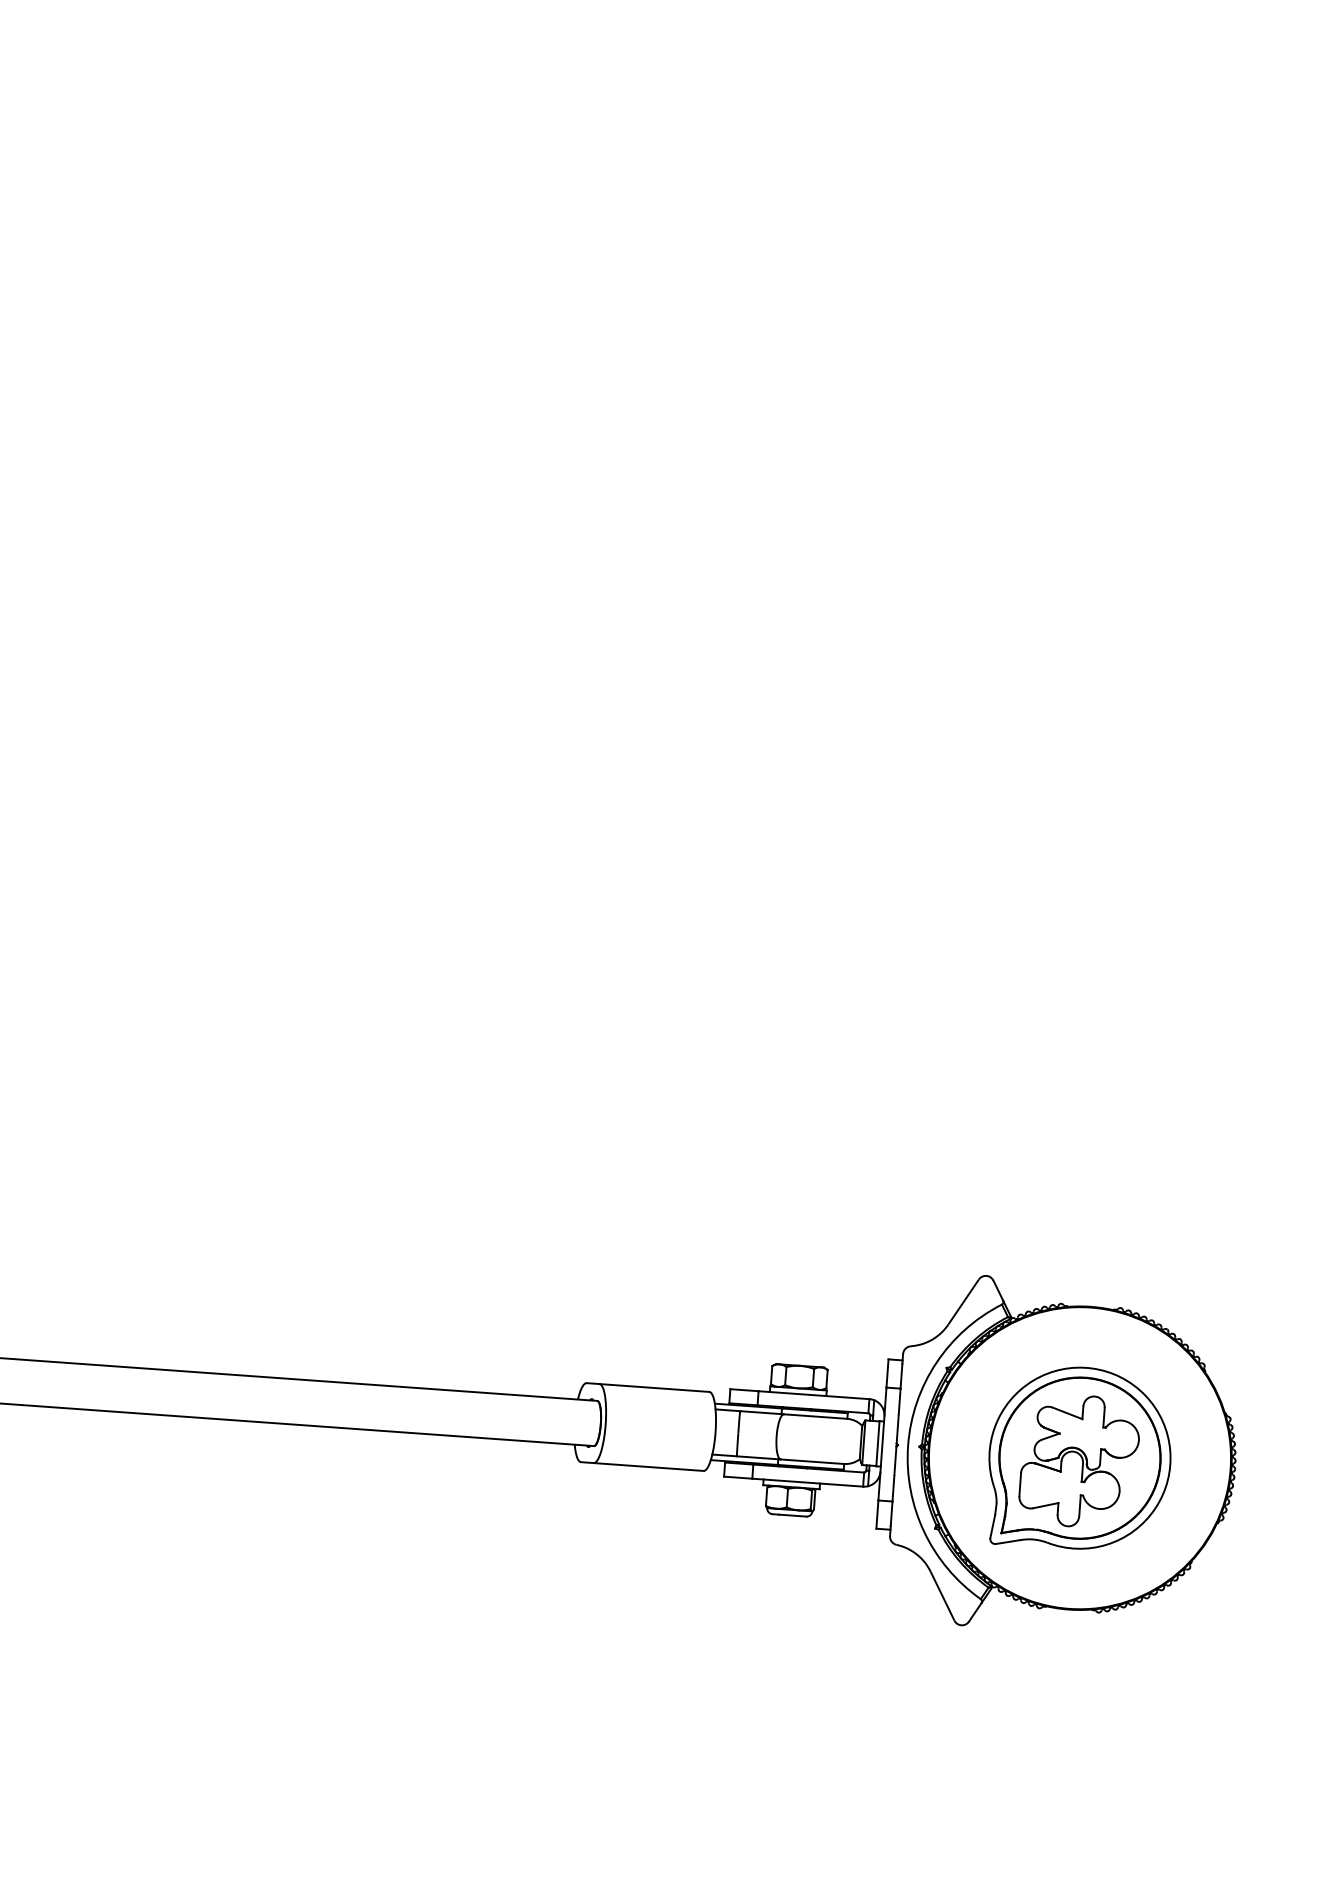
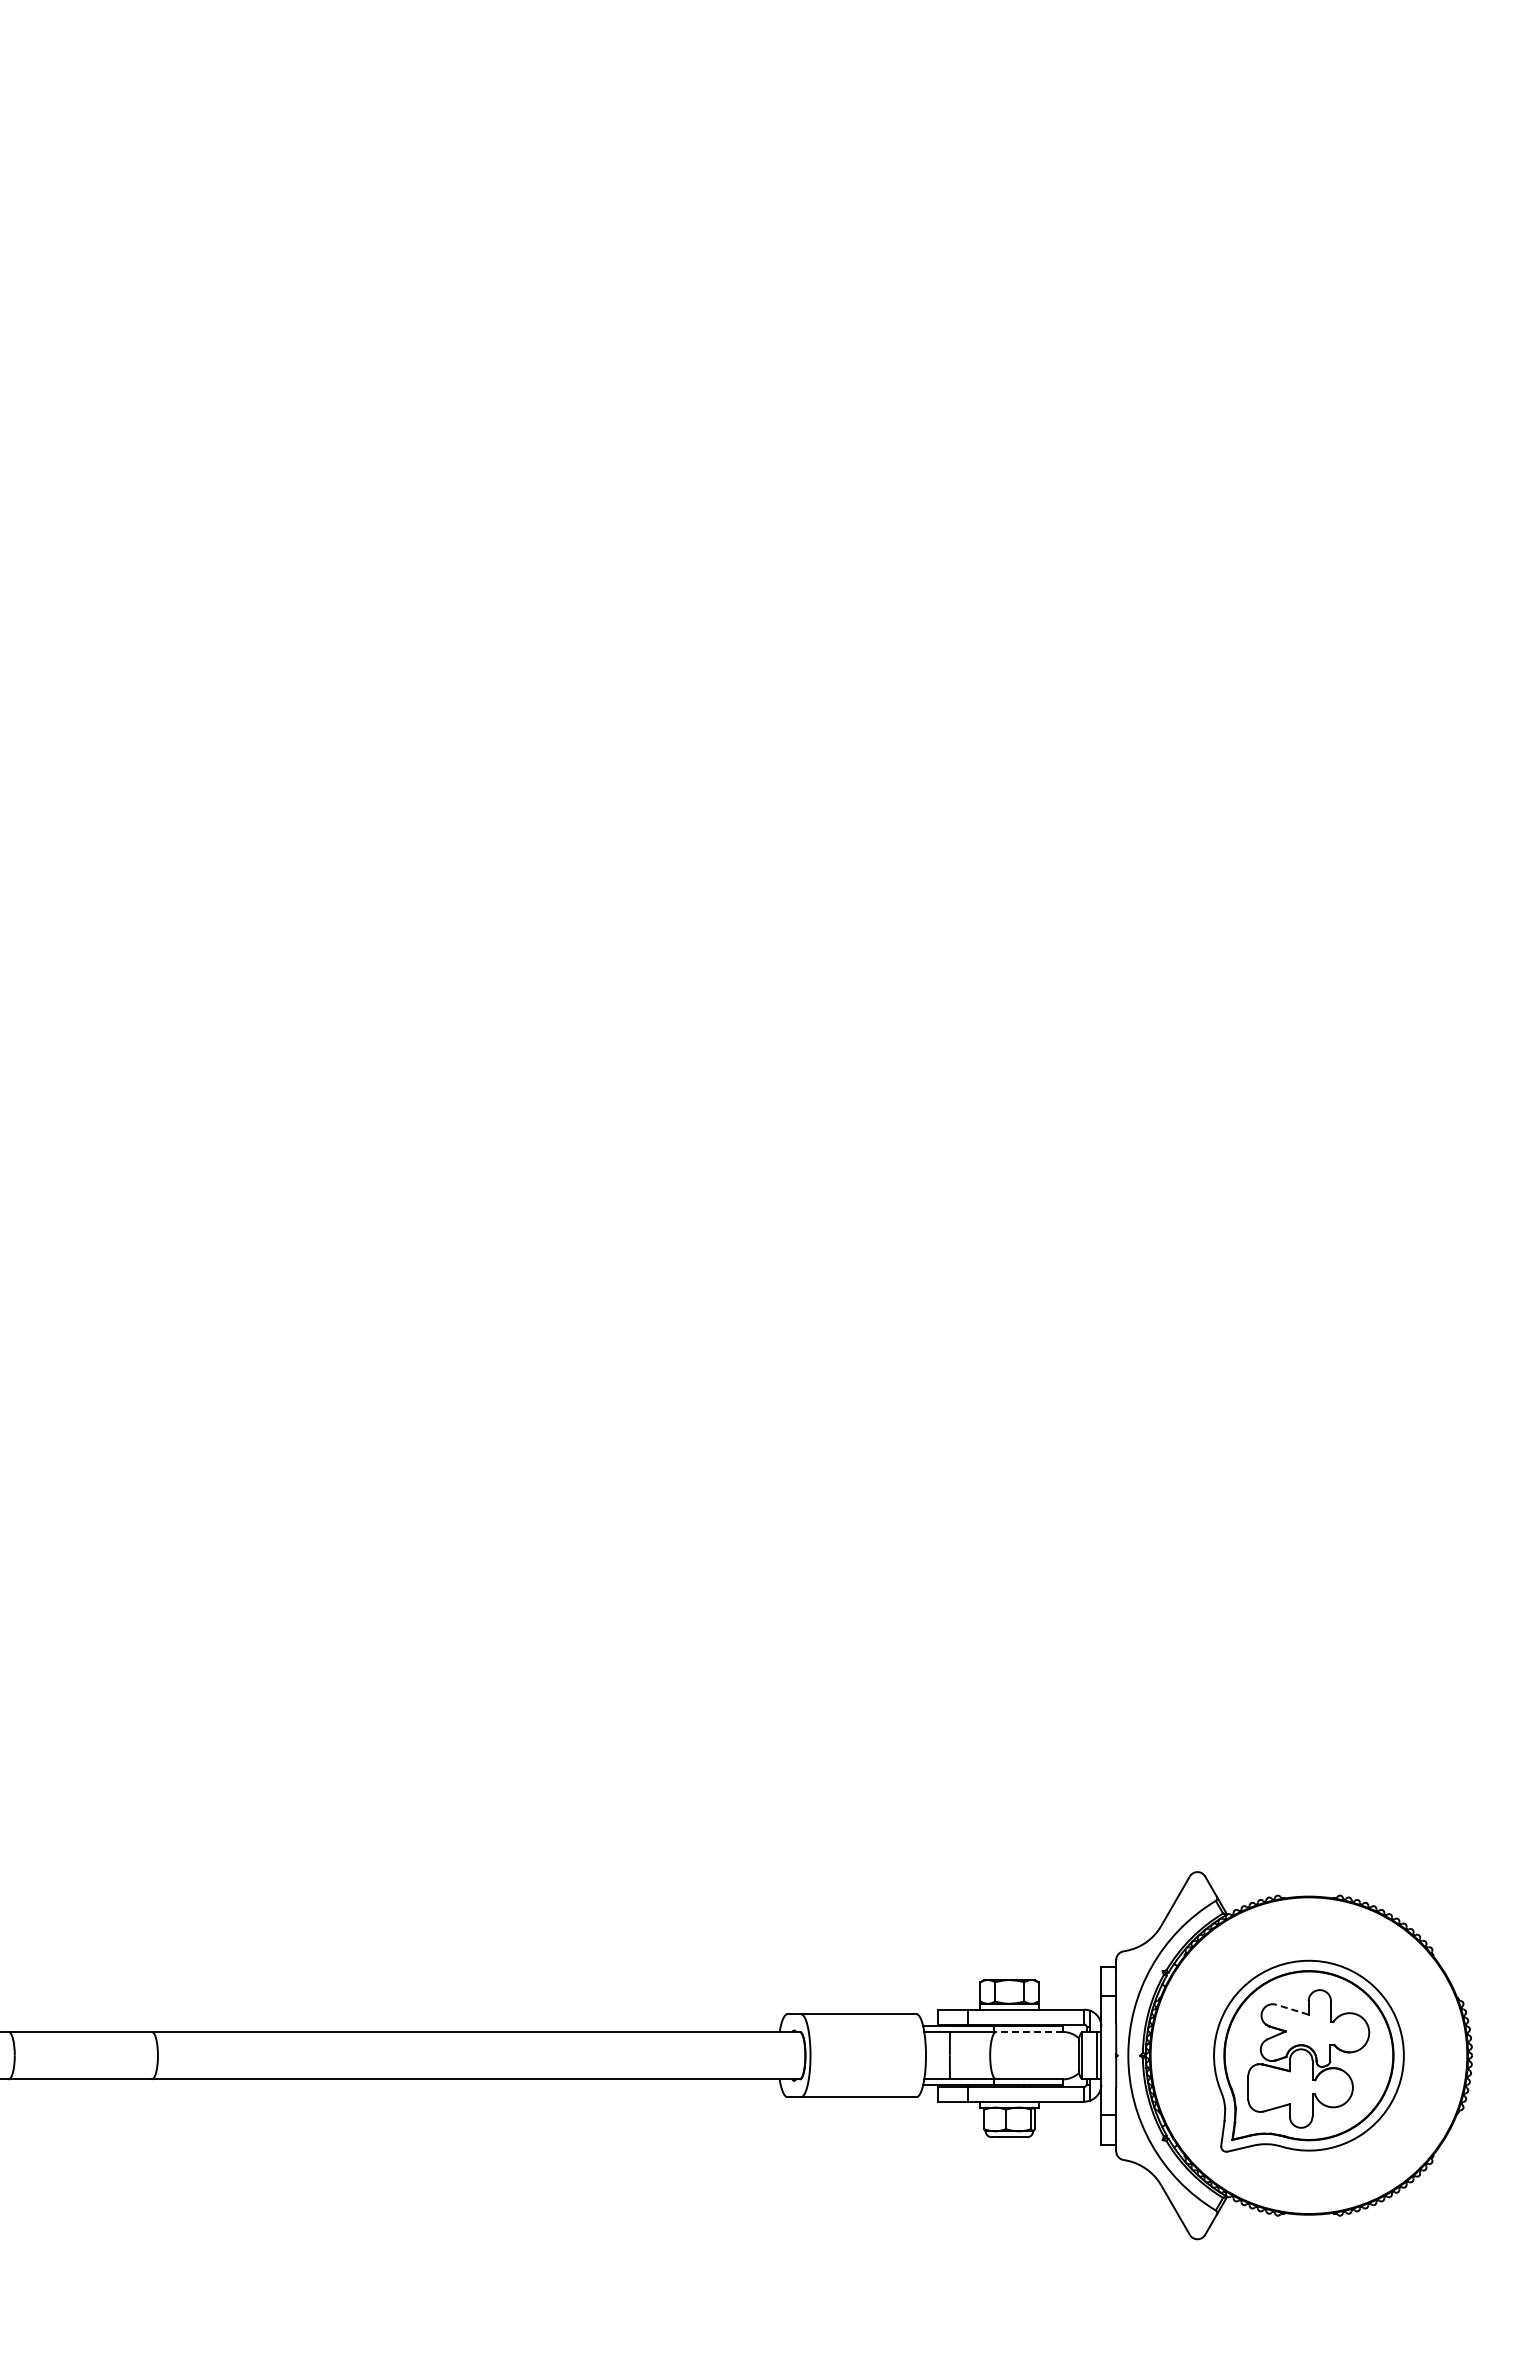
line: (1067, 1413) -> (1292, 2009), solid -> dashed
line: (814, 1416) -> (1028, 2031), solid -> dashed

